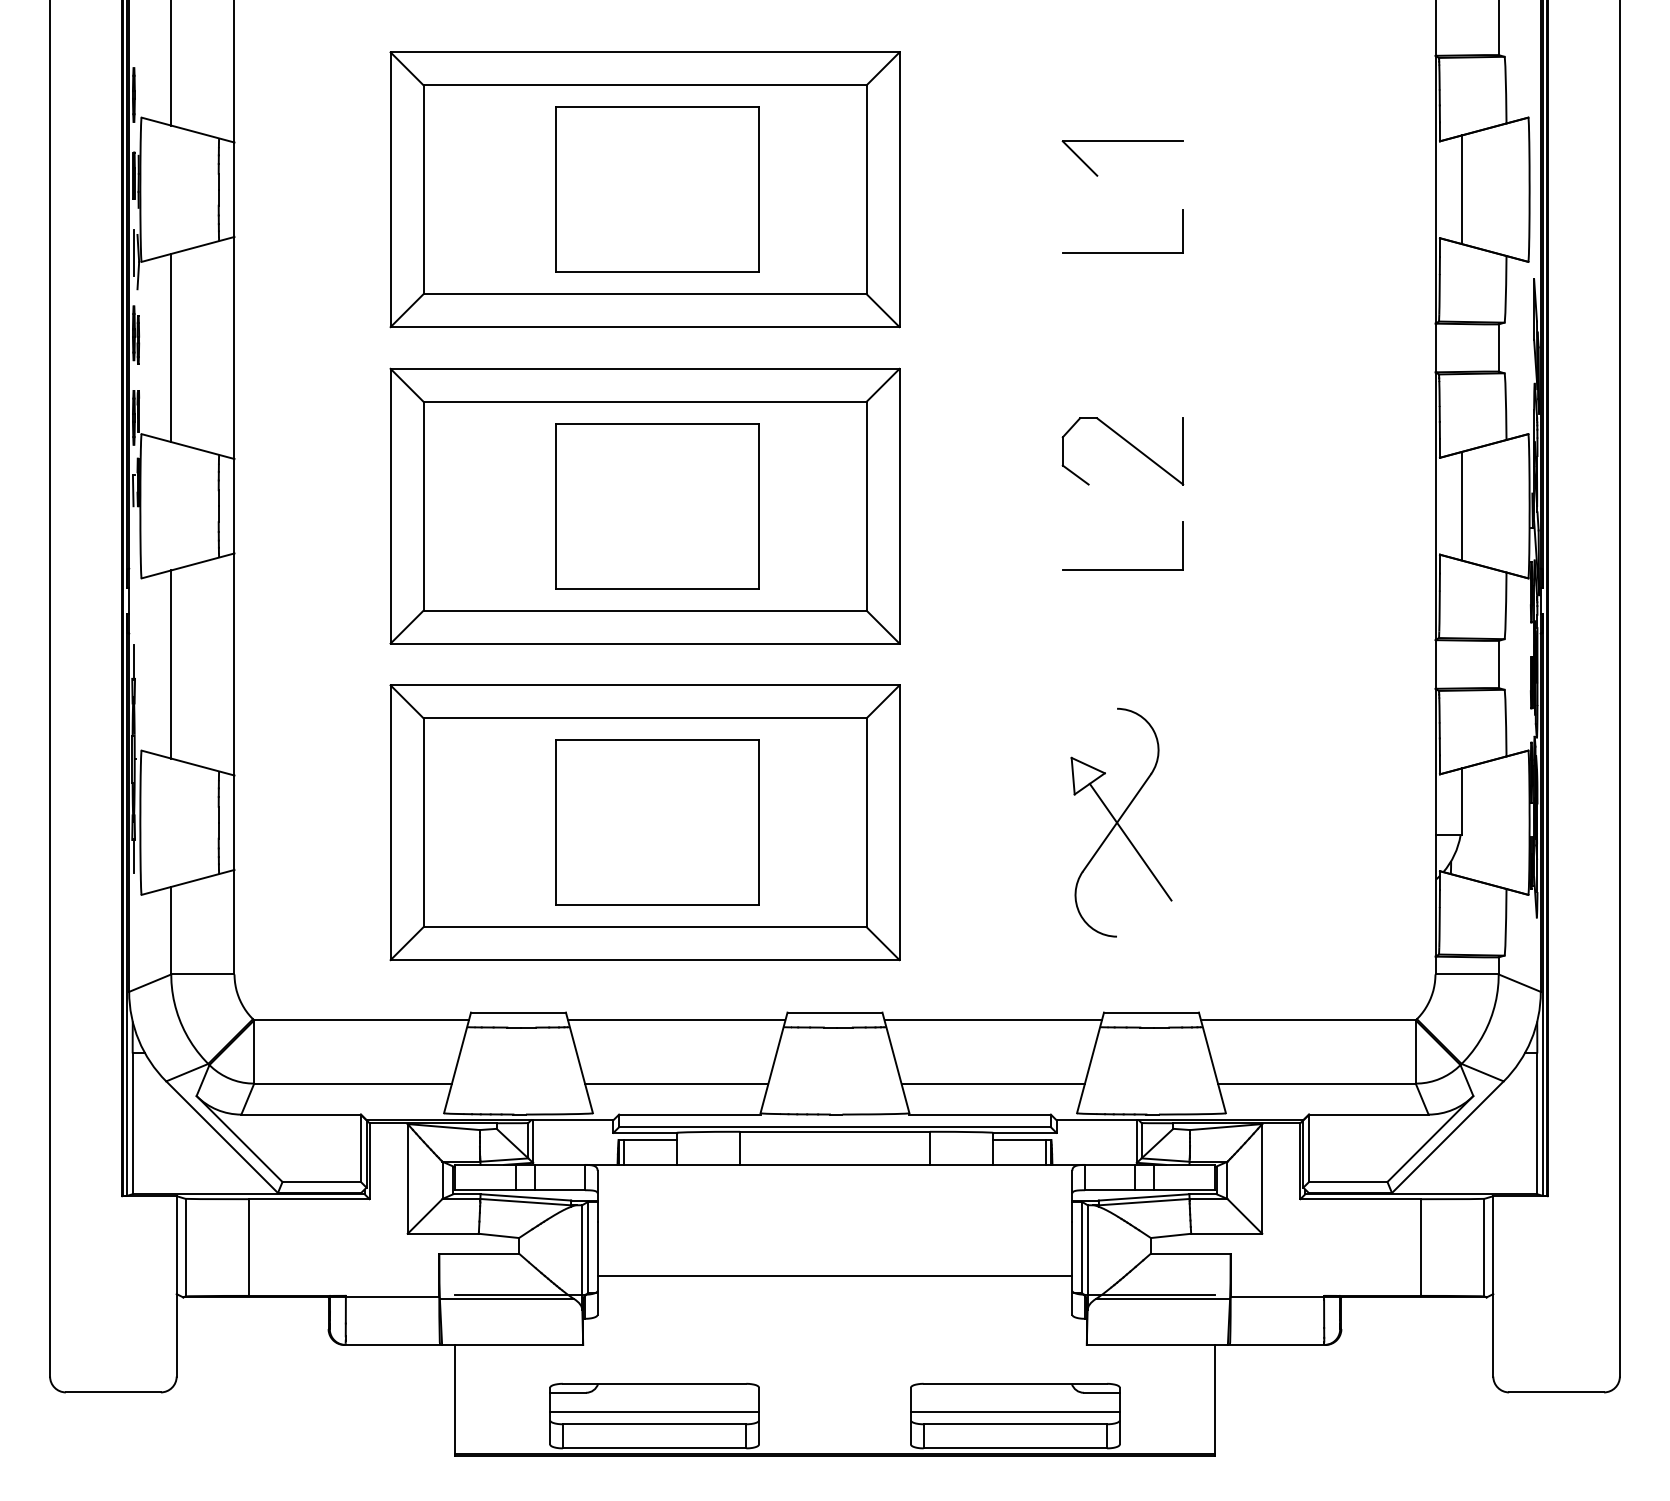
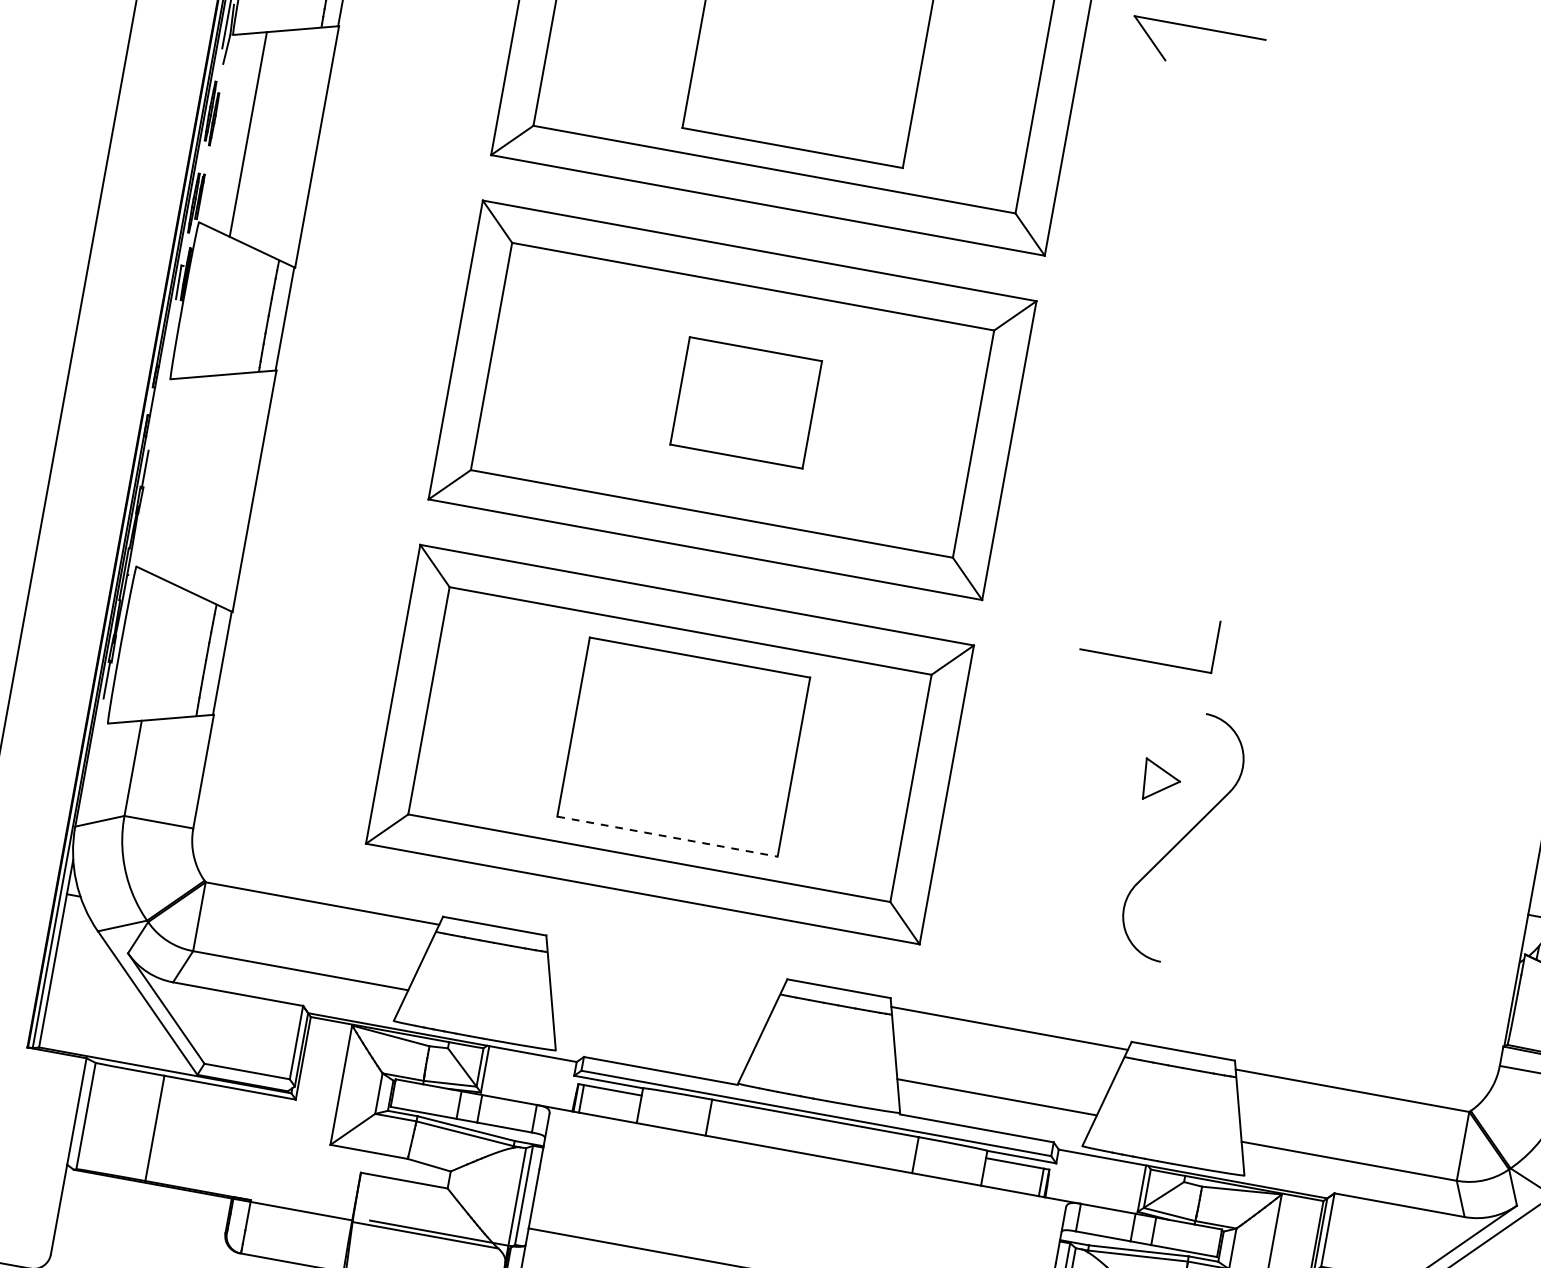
part: (1122, 141) -> (1199, 28), moved
part: (1122, 252) -> (1302, 218), removed
part: (1126, 442) -> (1268, 426), removed
part: (657, 506) -> (745, 403), size x0.6
part: (1122, 569) -> (1145, 661), moved
line: (171, 664) -> (186, 478), removed
line: (1130, 841) -> (1194, 860), removed
line: (658, 905) -> (668, 837), solid -> dashed
line: (676, 1020) -> (665, 965), removed
line: (676, 1083) -> (652, 1034), removed

